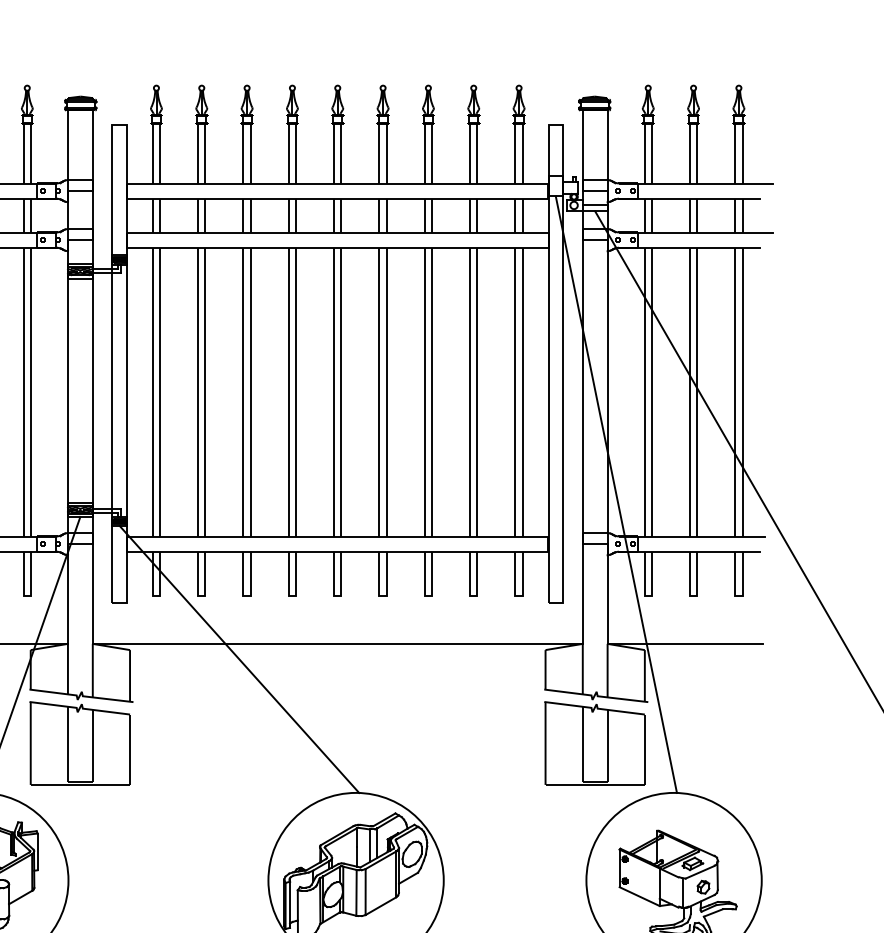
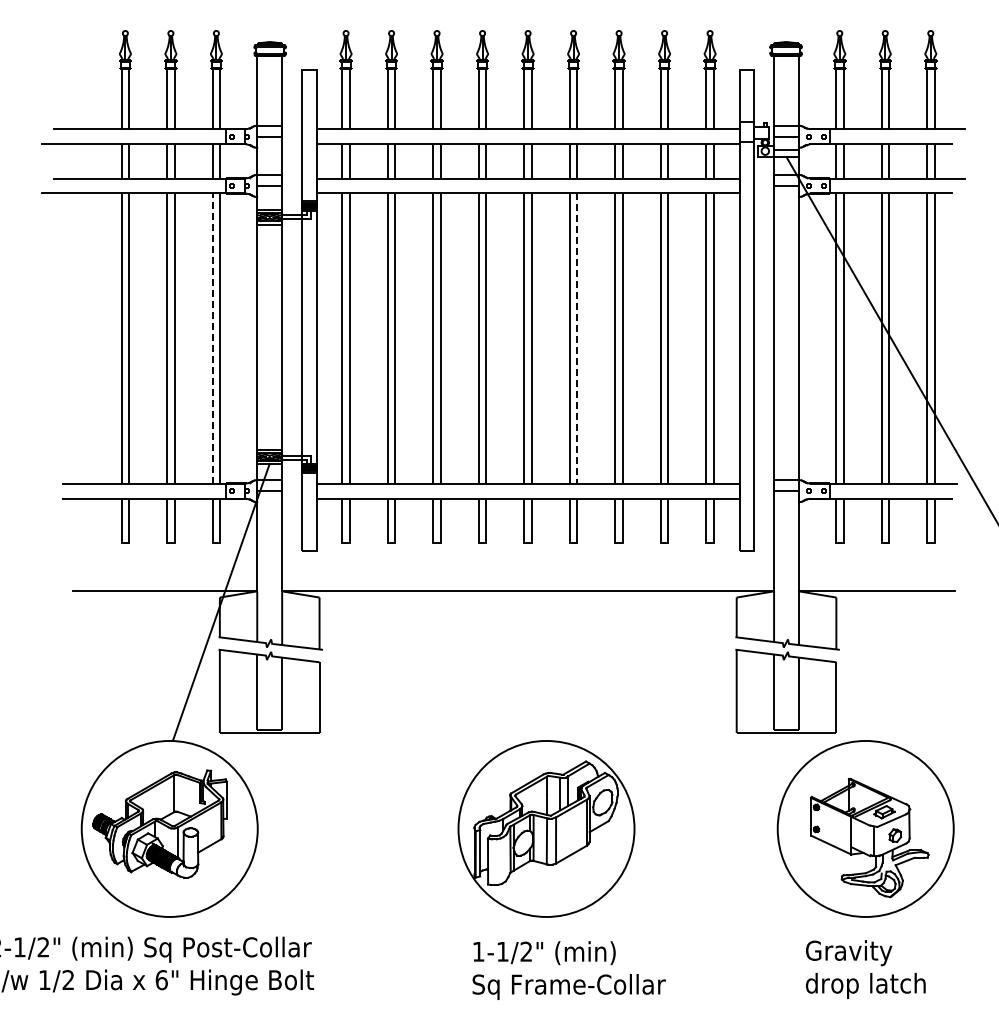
line: (23, 392) -> (212, 338), solid -> dashed
line: (386, 393) -> (577, 339), solid -> dashed
line: (616, 494) -> (807, 441), removed
line: (239, 658) -> (429, 606), removed

